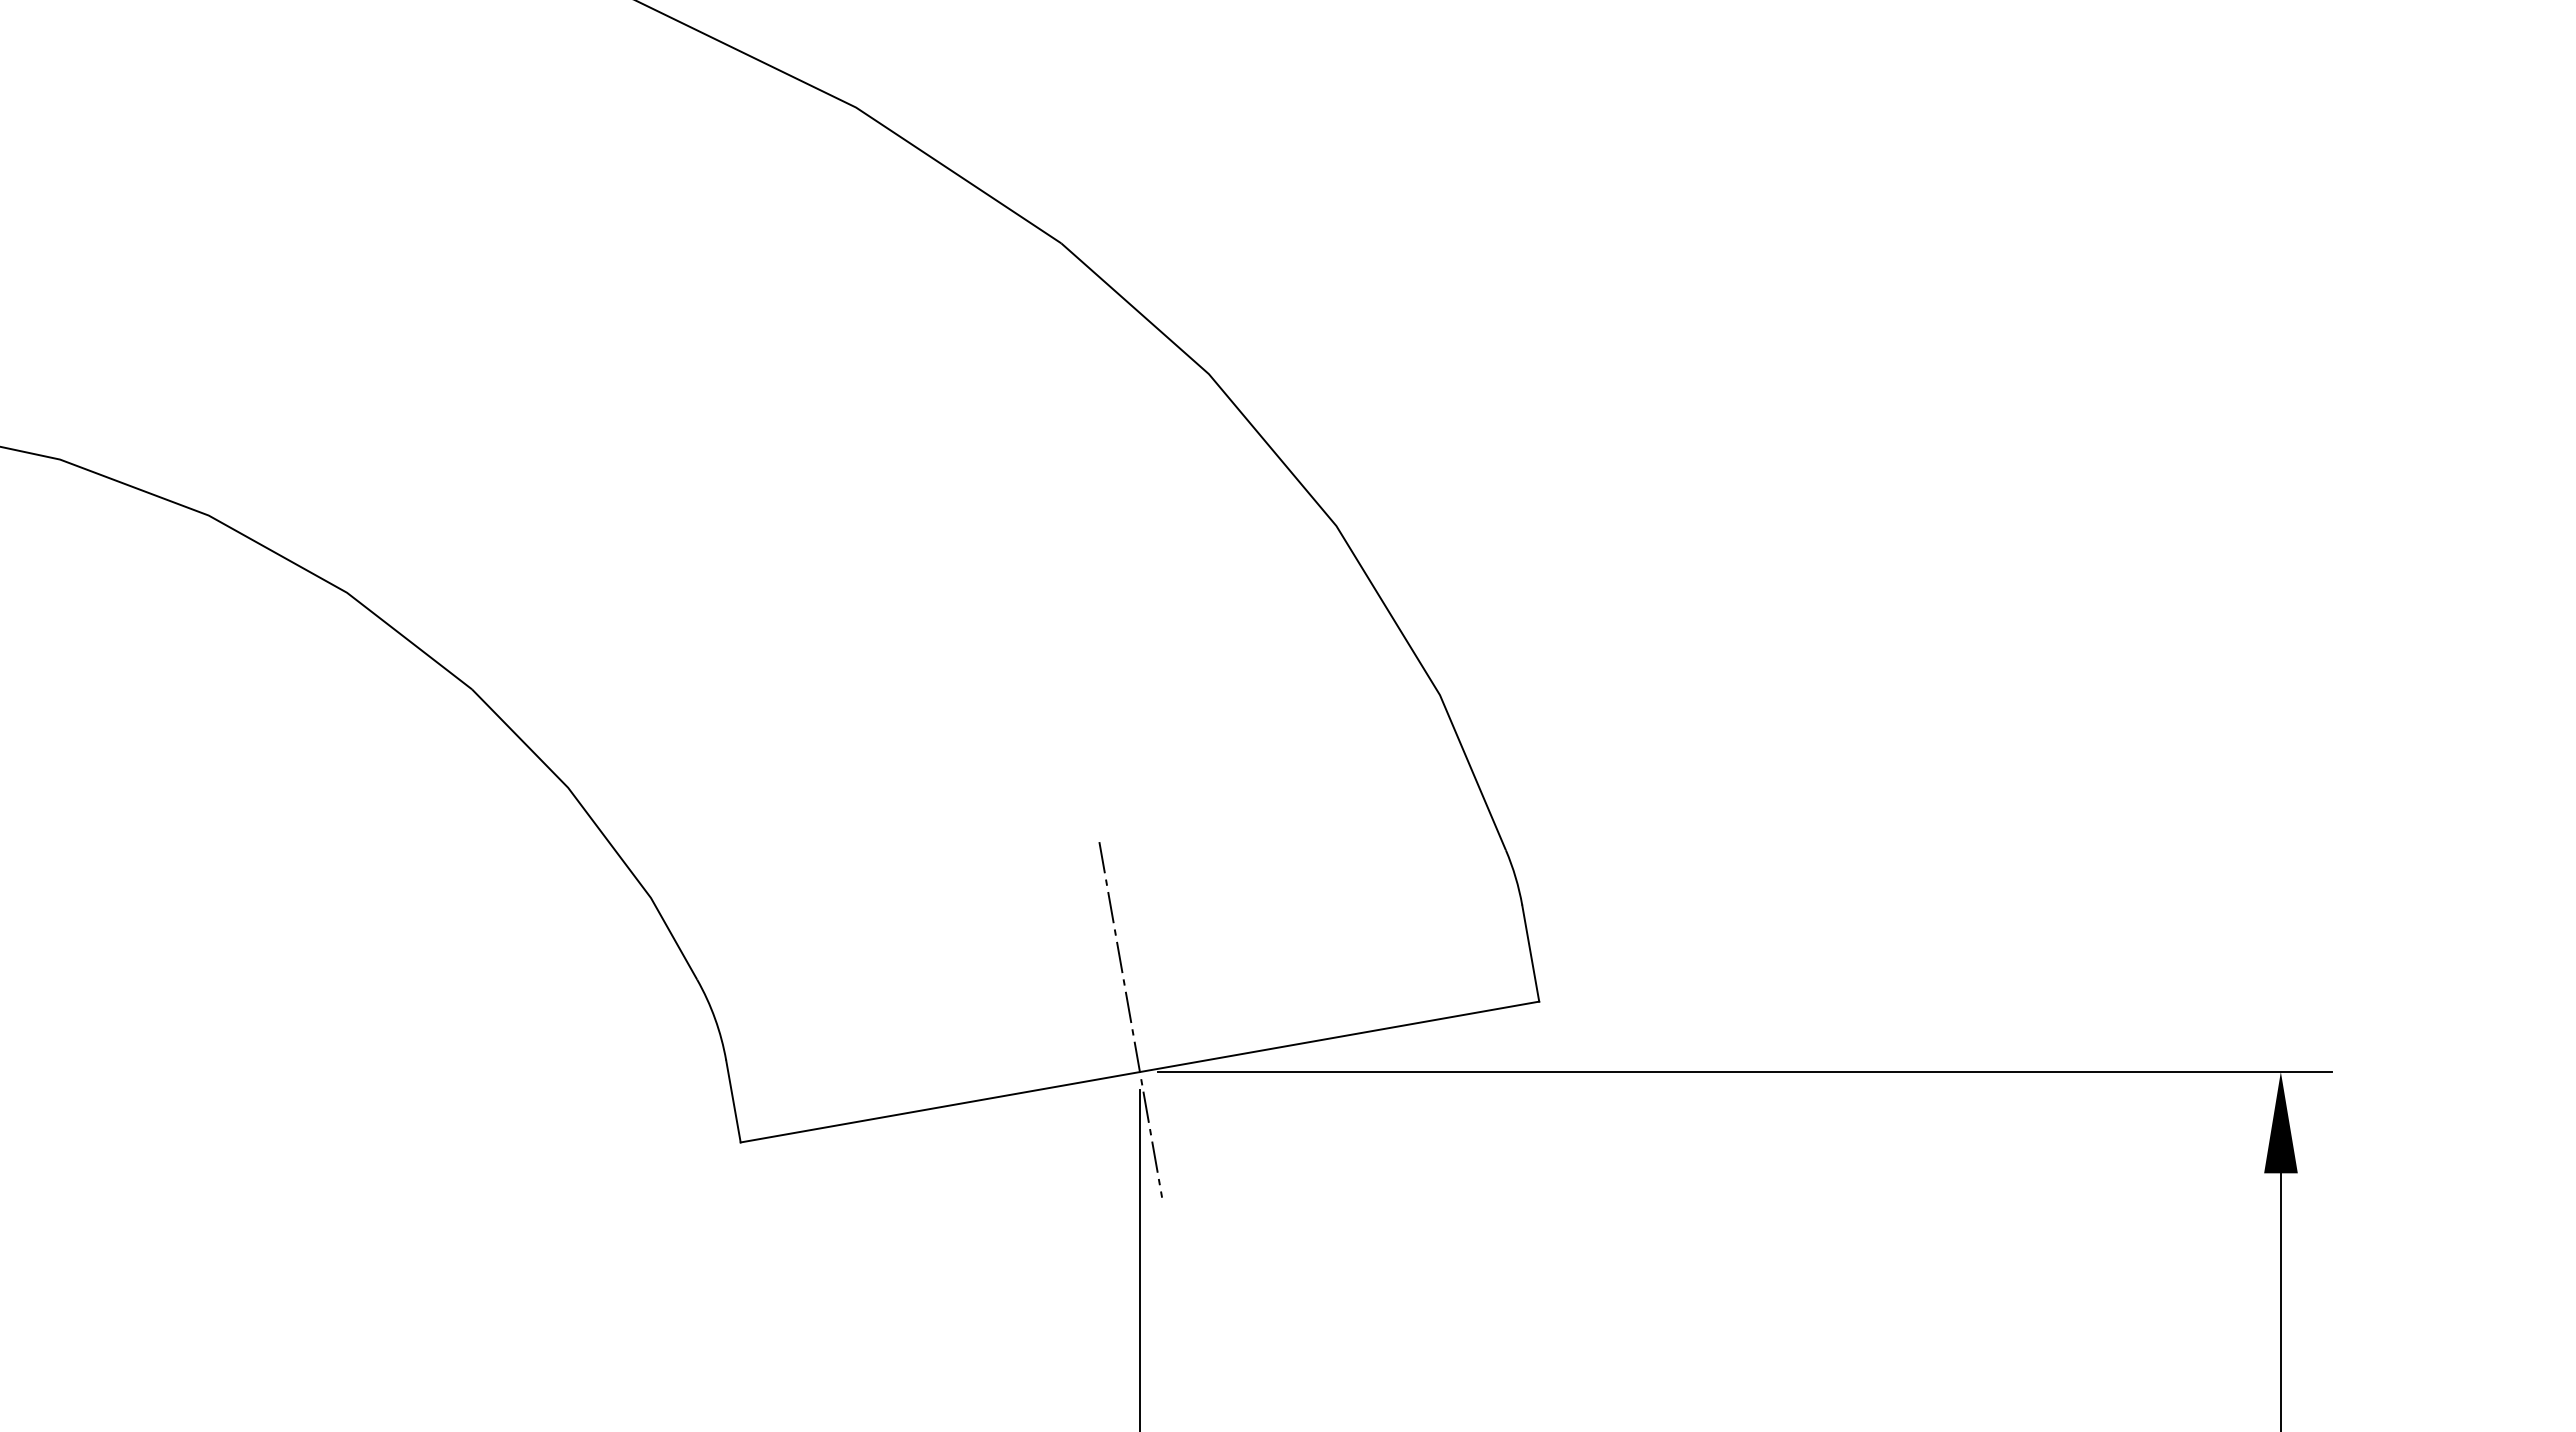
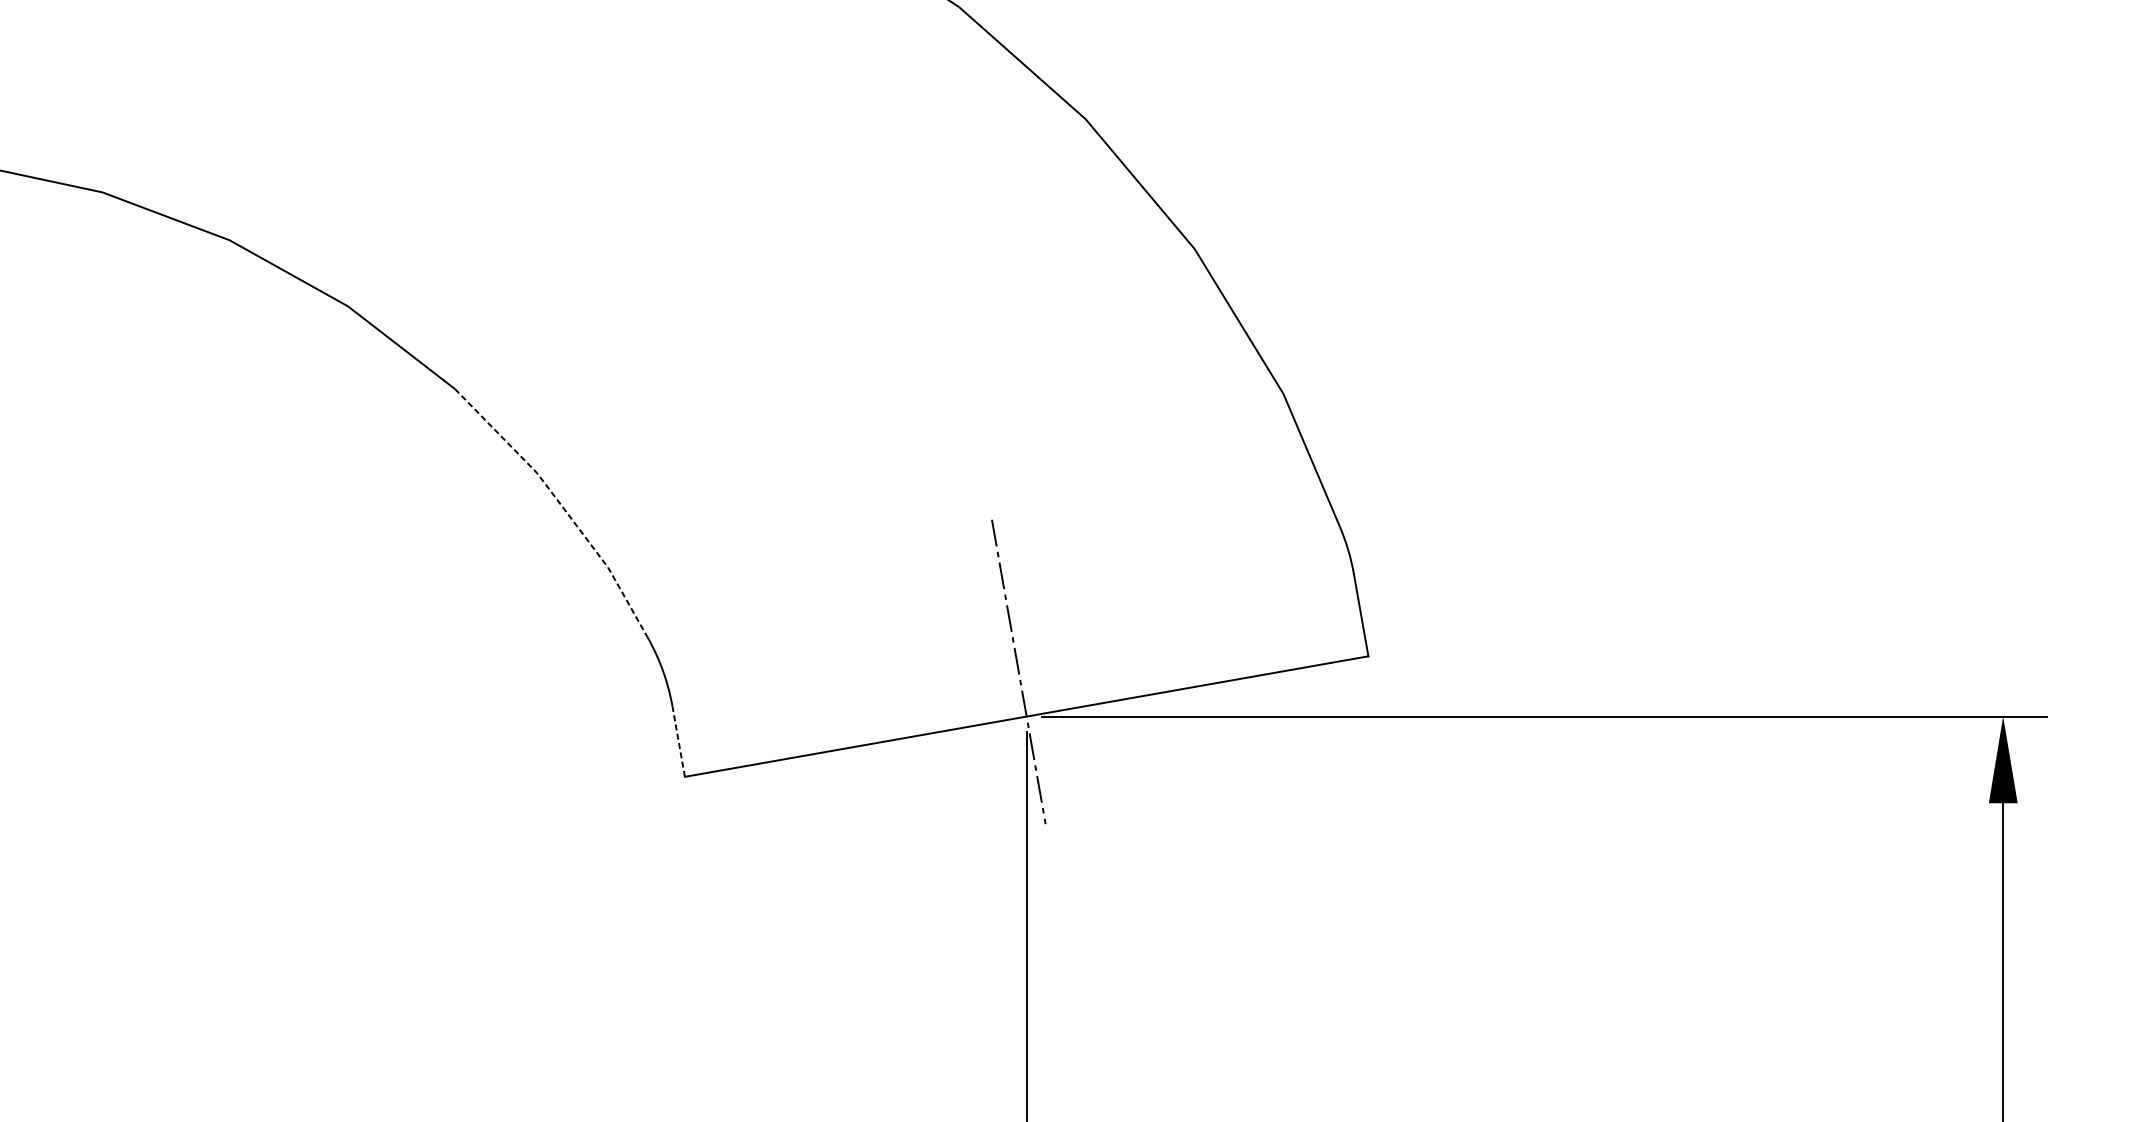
line: (596, 825) -> (561, 505), solid -> dashed
line: (733, 1101) -> (678, 741), solid -> dashed

